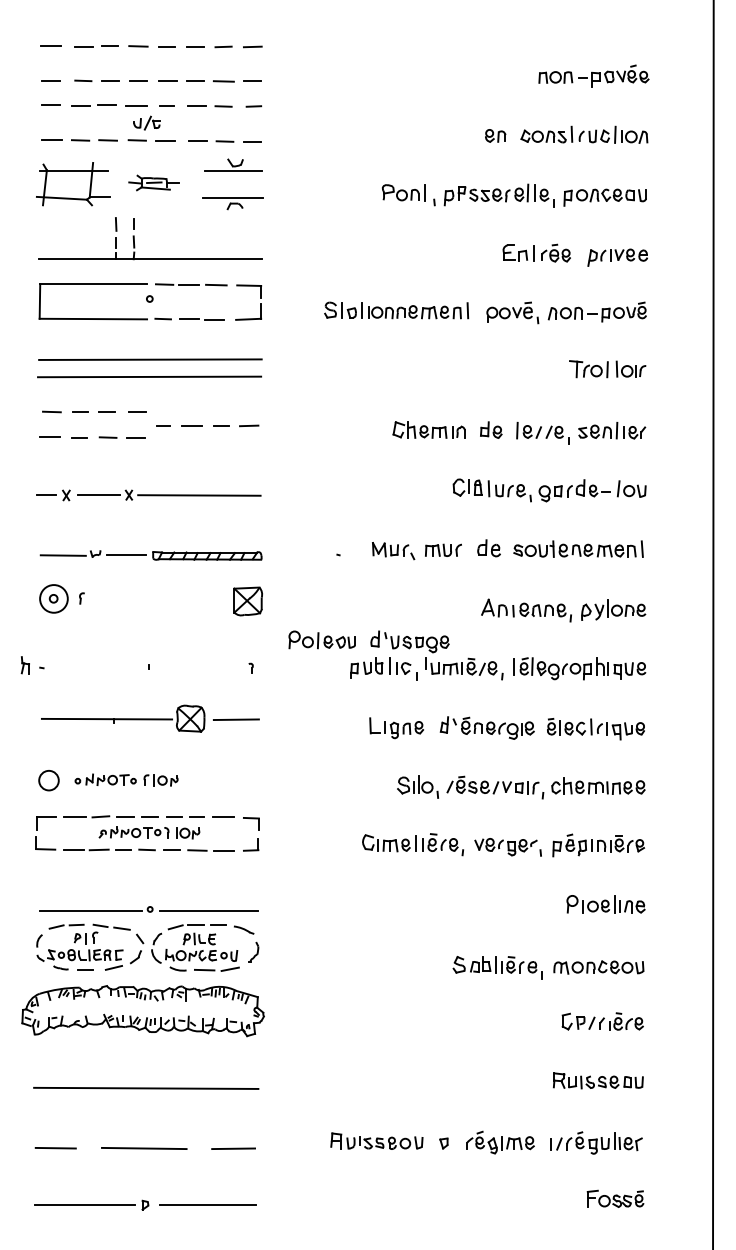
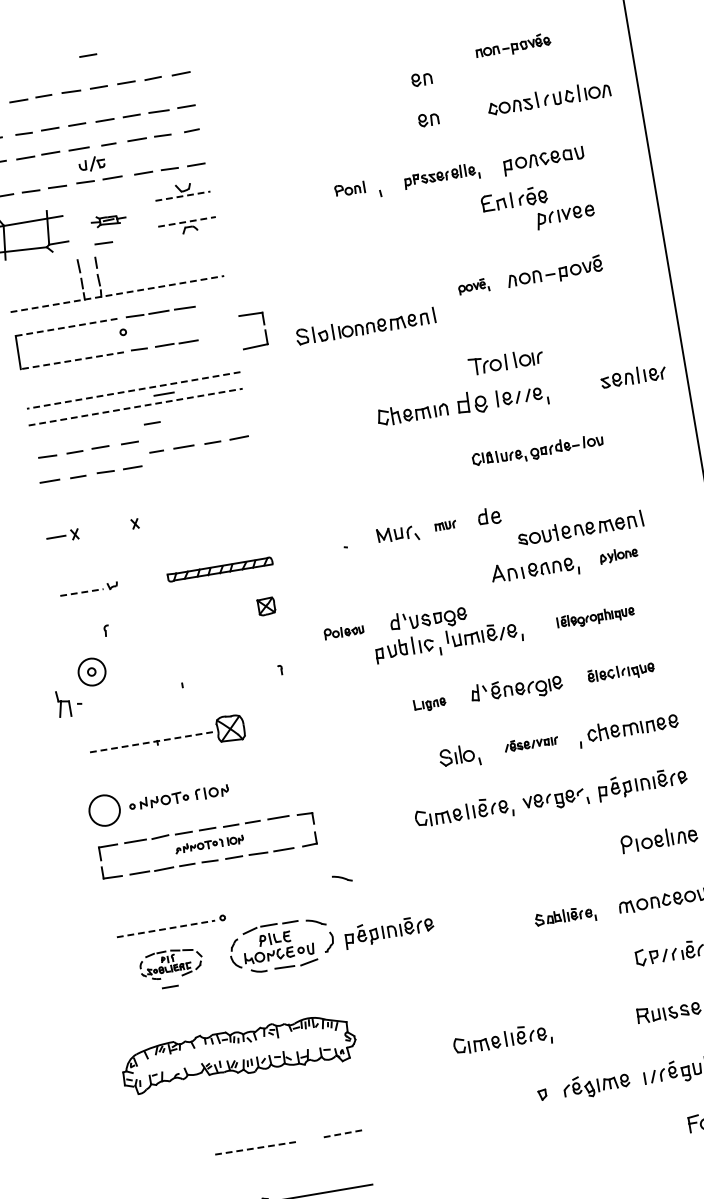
line: (161, 12) -> (88, 55), added
part: (593, 75) -> (512, 45), size x0.7
part: (495, 93) -> (421, 79), added
part: (584, 134) -> (549, 97), moved
line: (233, 171) -> (182, 196), solid -> dashed
part: (153, 182) -> (107, 219), size x0.7
part: (403, 192) -> (349, 188), size x0.7
part: (498, 195) -> (441, 176), size x0.7
line: (233, 198) -> (187, 222), solid -> dashed
line: (144, 205) -> (103, 243), added
part: (536, 252) -> (513, 198), moved
line: (150, 259) -> (117, 294), solid -> dashed
line: (94, 284) -> (67, 327), solid -> dashed
part: (260, 303) -> (264, 329), moved
part: (396, 310) -> (365, 326), moved
part: (512, 312) -> (473, 286), size x0.6
line: (93, 319) -> (72, 361), solid -> dashed
line: (149, 359) -> (132, 390), solid -> dashed
line: (180, 368) -> (164, 394), added
part: (607, 369) -> (505, 361), moved
line: (149, 376) -> (135, 406), solid -> dashed
line: (163, 395) -> (152, 422), added
part: (491, 429) -> (472, 402), size x1.4
part: (612, 430) -> (633, 375), moved
part: (549, 490) -> (537, 451), size x0.7
line: (98, 495) -> (105, 529), removed
line: (199, 495) -> (202, 512), removed
part: (578, 548) -> (580, 527), moved
part: (443, 549) -> (445, 525), size x0.6
line: (63, 555) -> (82, 592), solid -> dashed
line: (126, 555) -> (142, 582), removed
part: (53, 598) -> (91, 671), moved
part: (247, 601) -> (266, 606), size x0.6
part: (613, 609) -> (618, 554), size x0.6
part: (321, 639) -> (343, 631), size x0.6
part: (24, 665) -> (62, 704), size x1.6
part: (579, 668) -> (595, 617), size x0.6
line: (106, 719) -> (149, 742), solid -> dashed
line: (235, 719) -> (273, 721), removed
part: (396, 728) -> (429, 704), size x0.6
part: (595, 729) -> (620, 673), size x0.7
circle: (48, 780) -> (104, 810), size x1.6
part: (492, 784) -> (530, 742), size x0.6
part: (149, 832) -> (209, 844), size x0.7
part: (278, 889) -> (342, 878), added
line: (91, 910) -> (166, 928), solid -> dashed
line: (208, 911) -> (278, 910), removed
part: (90, 946) -> (171, 963), size x0.6
part: (316, 951) -> (389, 931), added
part: (497, 967) -> (565, 917), size x0.7
part: (142, 1011) -> (238, 1054), moved
part: (413, 1081) -> (503, 1040), added
line: (146, 1087) -> (248, 1089), removed
part: (376, 1140) -> (477, 1102), removed
line: (55, 1147) -> (170, 1161), removed
line: (144, 1148) -> (256, 1148), solid -> dashed
line: (233, 1148) -> (341, 1133), solid -> dashed

